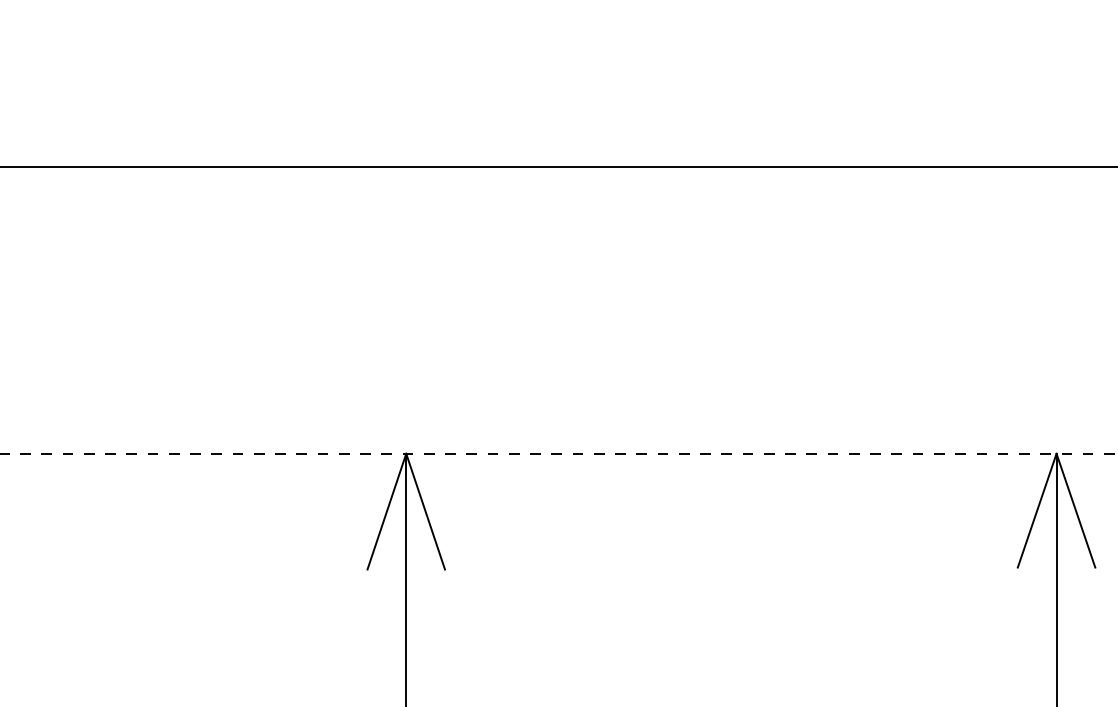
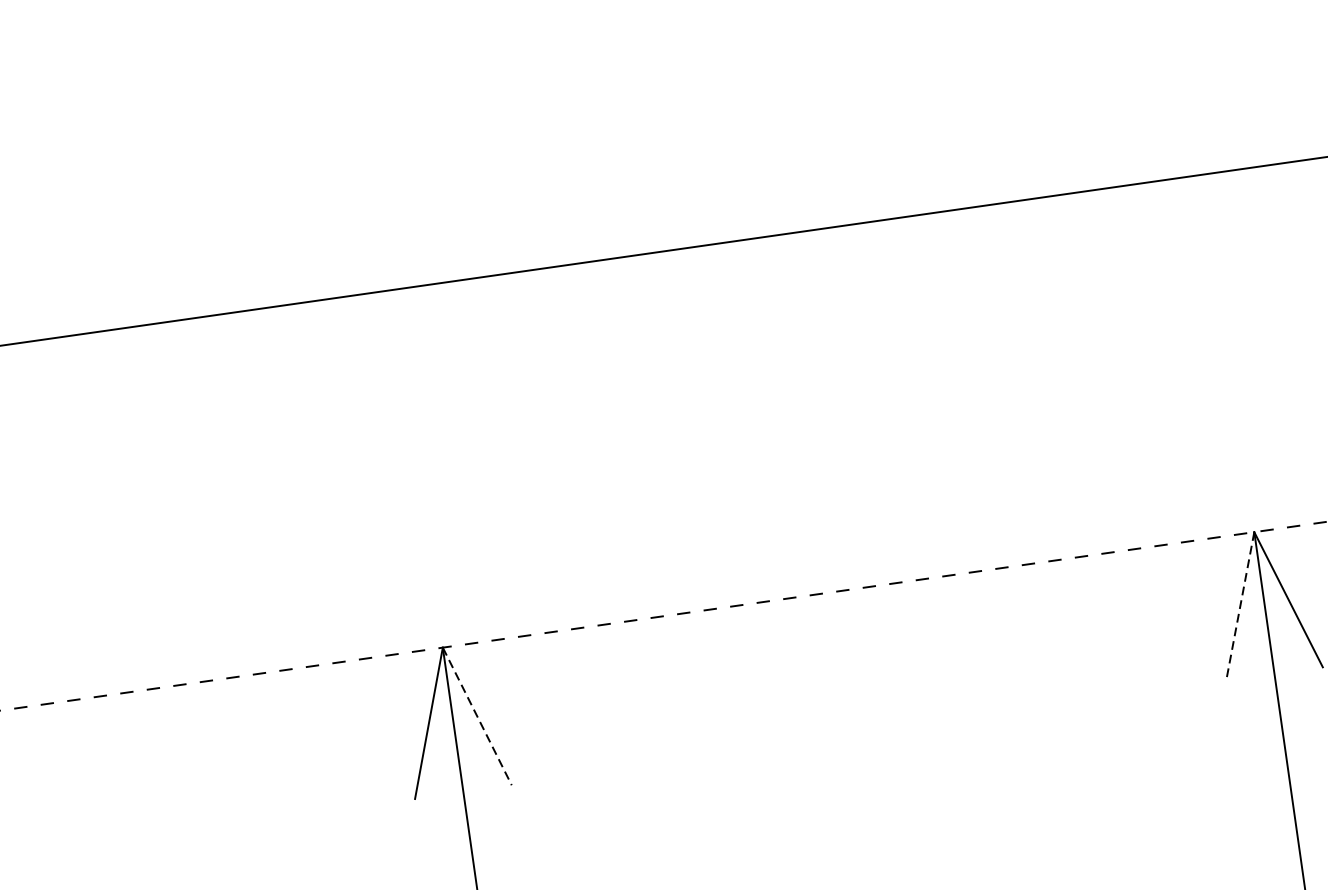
line: (1037, 511) -> (1240, 607), solid -> dashed
line: (425, 512) -> (477, 717), solid -> dashed

